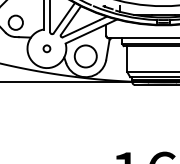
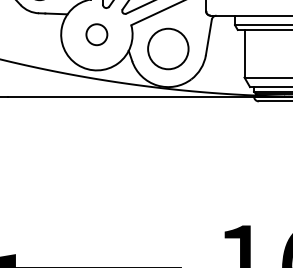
circle: (46, 48) -> (96, 34), size x1.67

